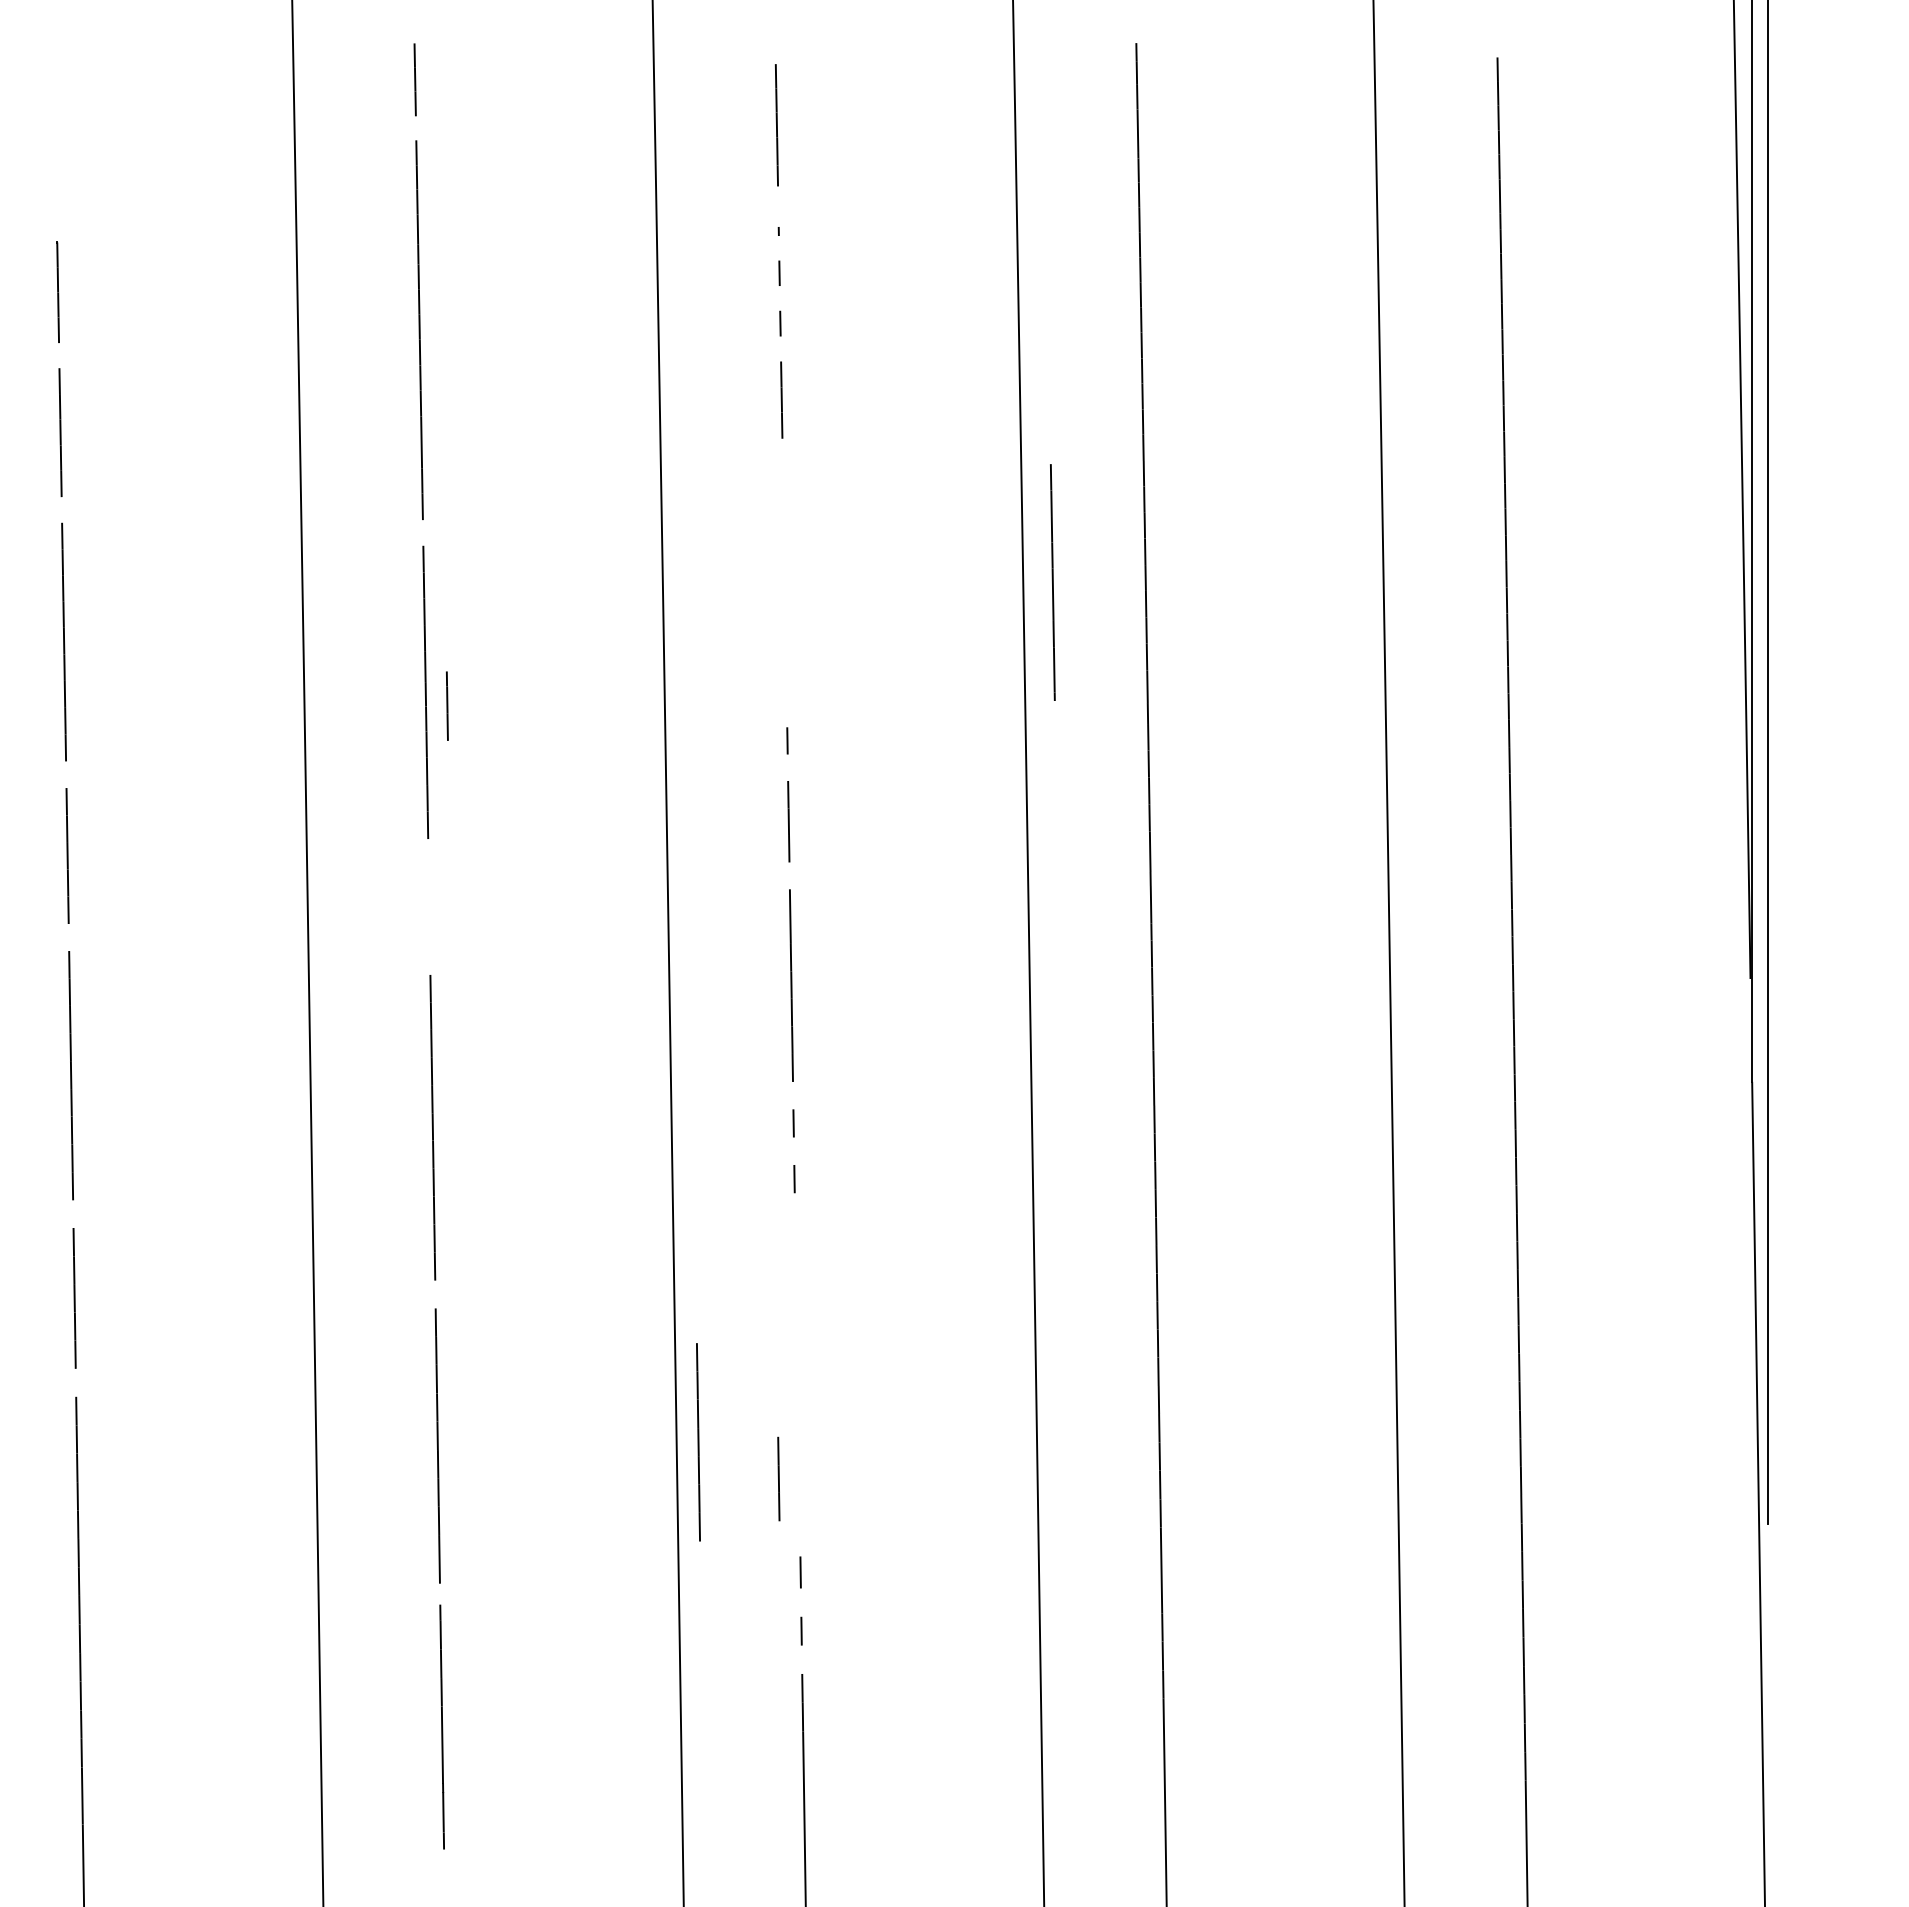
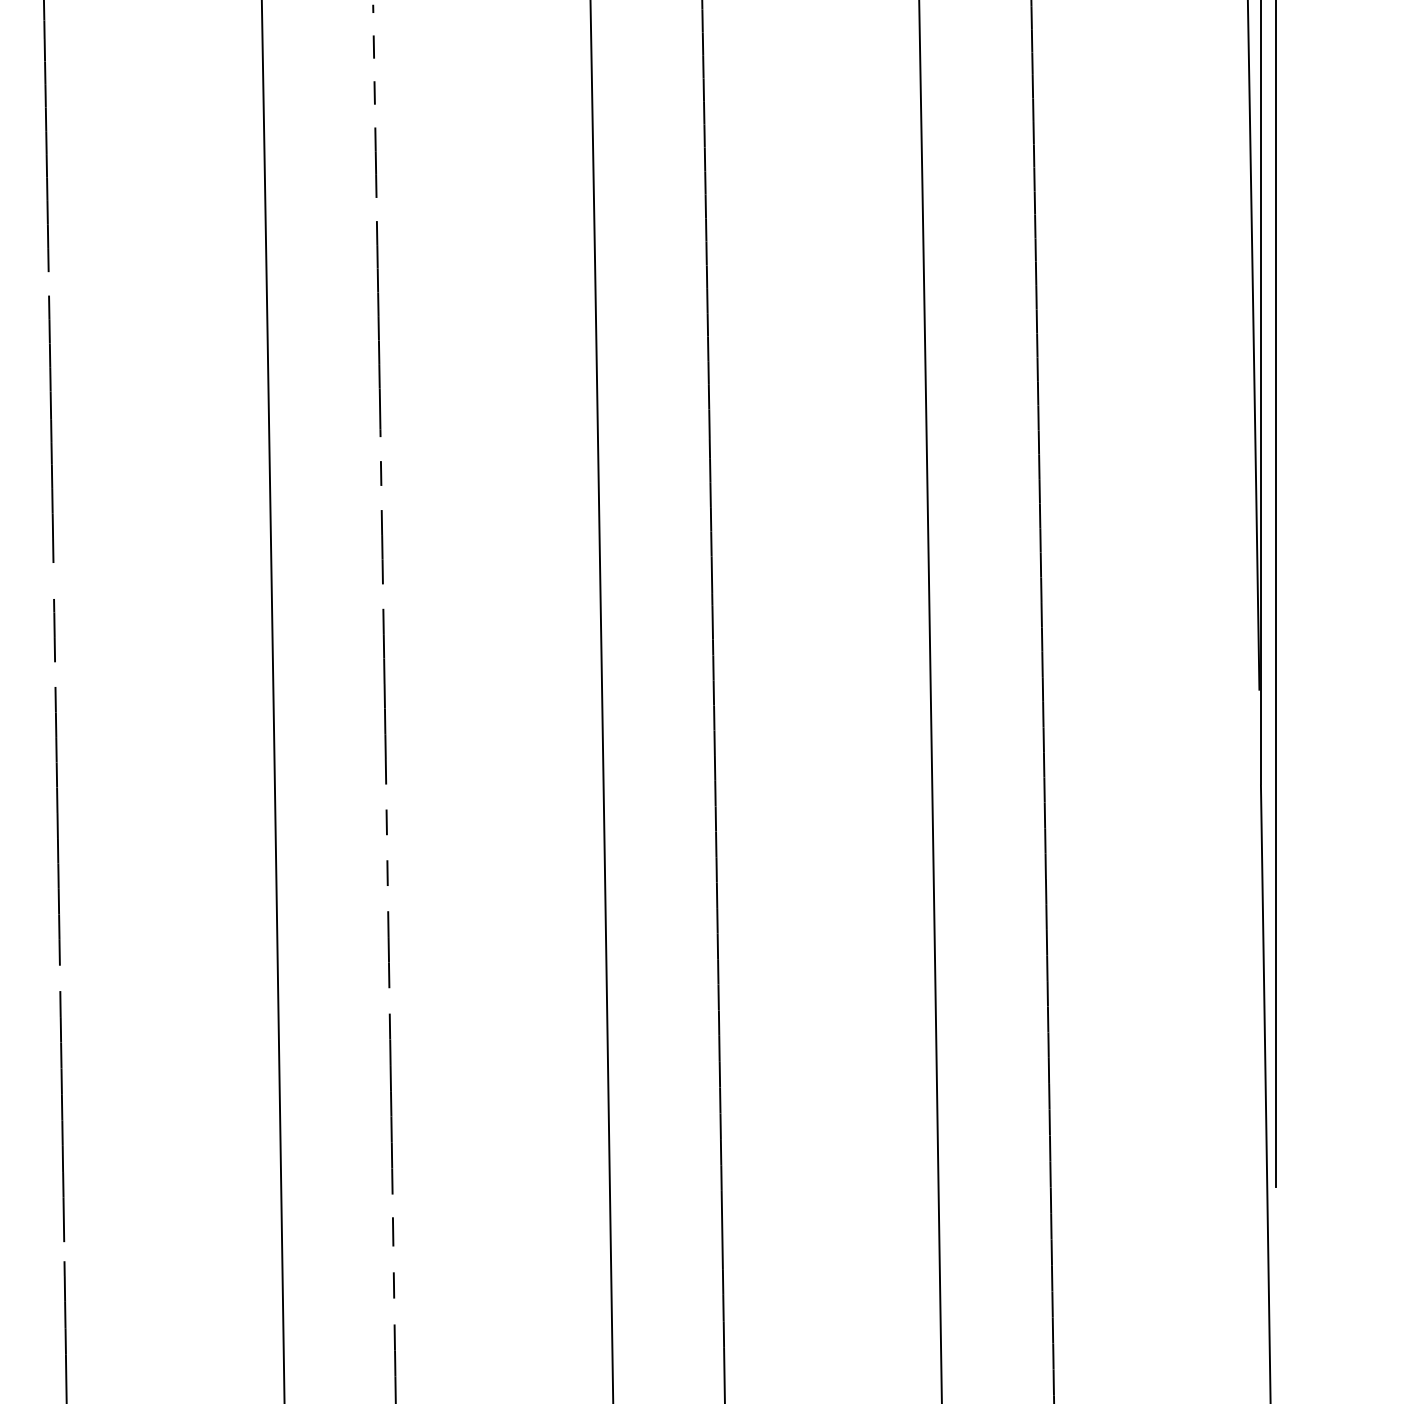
line: (1052, 582) -> (378, 329), moved
line: (447, 705) -> (54, 630), moved
line: (698, 1442) -> (391, 1104), moved
line: (778, 1478) -> (388, 949), moved

